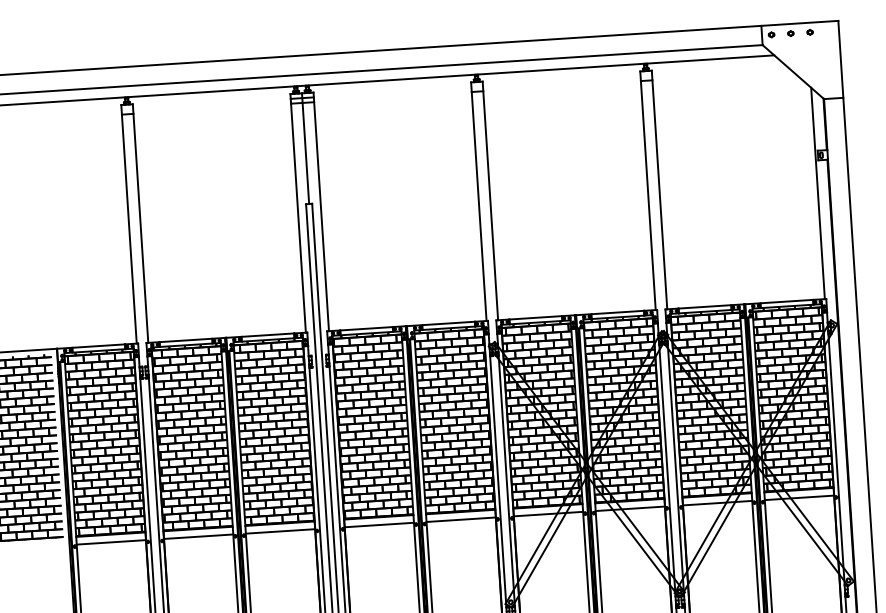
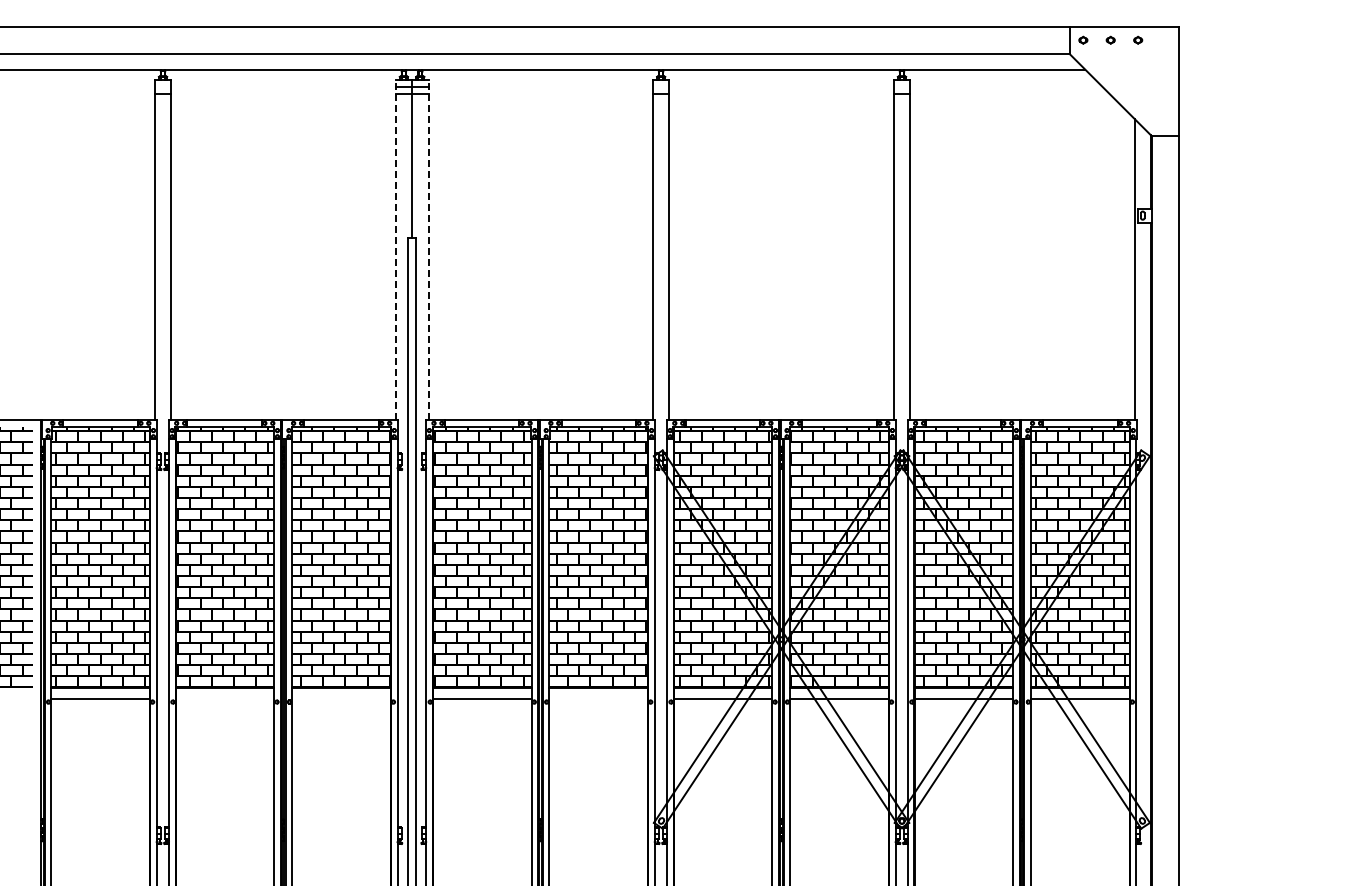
line: (321, 212) -> (428, 250), solid -> dashed
line: (298, 213) -> (395, 250), solid -> dashed
line: (461, 519) -> (598, 699), removed
line: (280, 531) -> (341, 699), removed
line: (198, 536) -> (224, 699), removed

